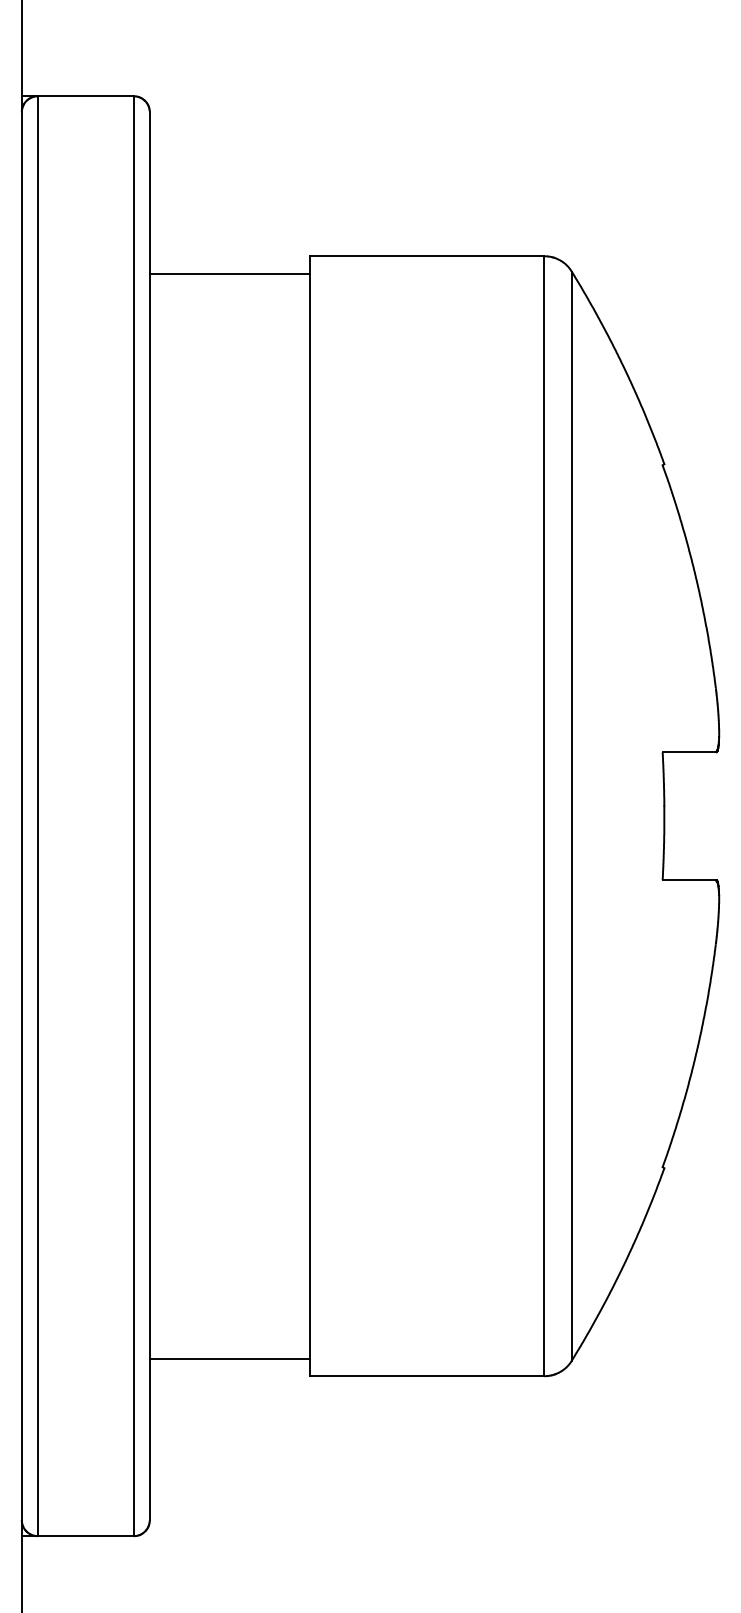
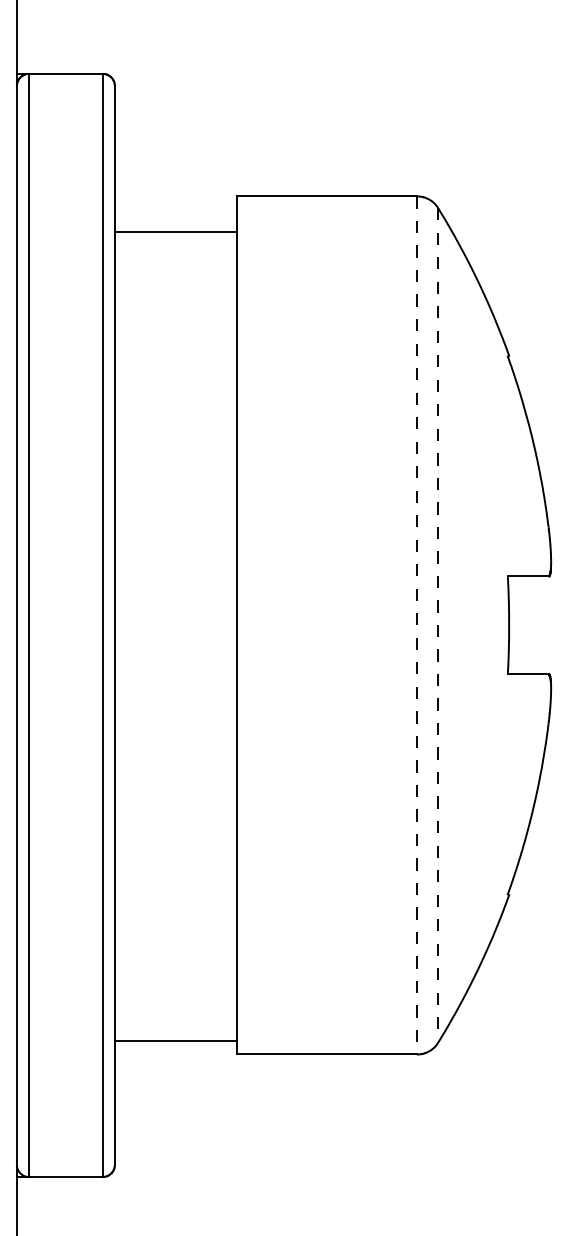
line: (228, 273) -> (175, 231), moved
line: (544, 816) -> (417, 625), solid -> dashed
line: (572, 816) -> (438, 625), solid -> dashed

